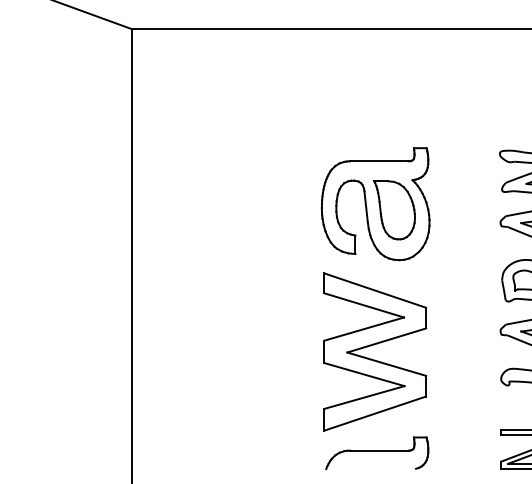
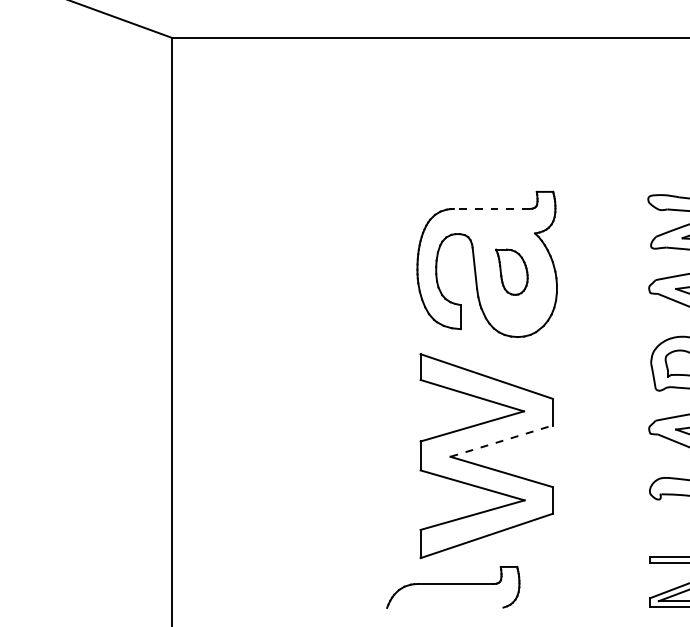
line: (378, 161) -> (491, 208), solid -> dashed
part: (394, 209) -> (511, 271), size x0.6
line: (387, 340) -> (502, 441), solid -> dashed
part: (377, 453) -> (453, 587), moved

